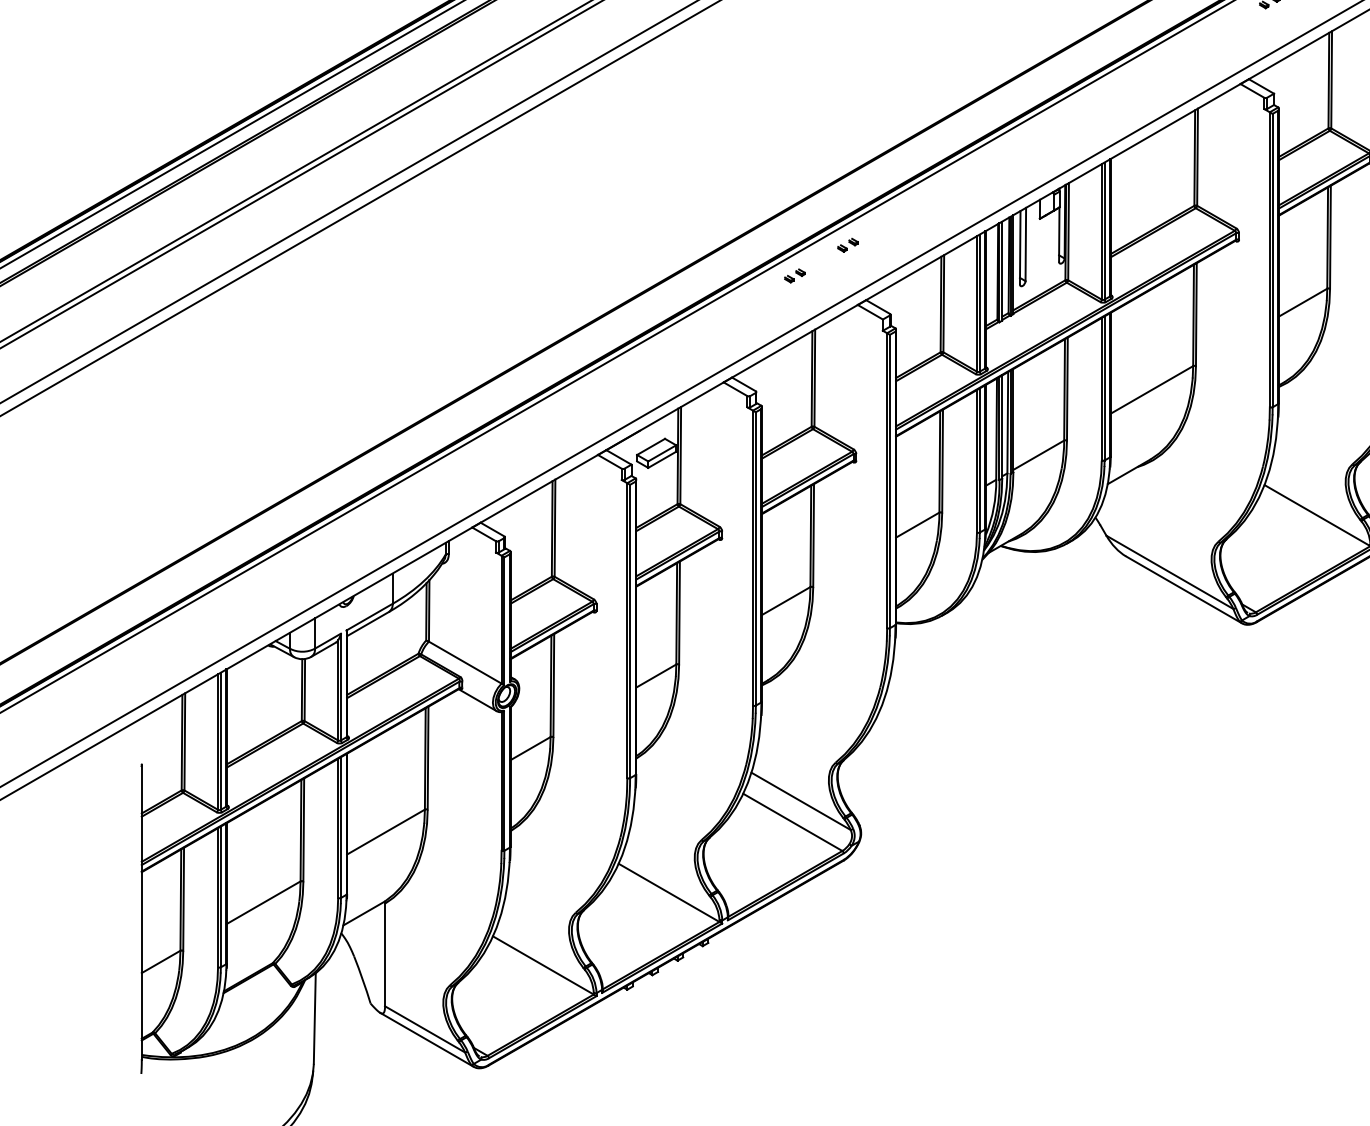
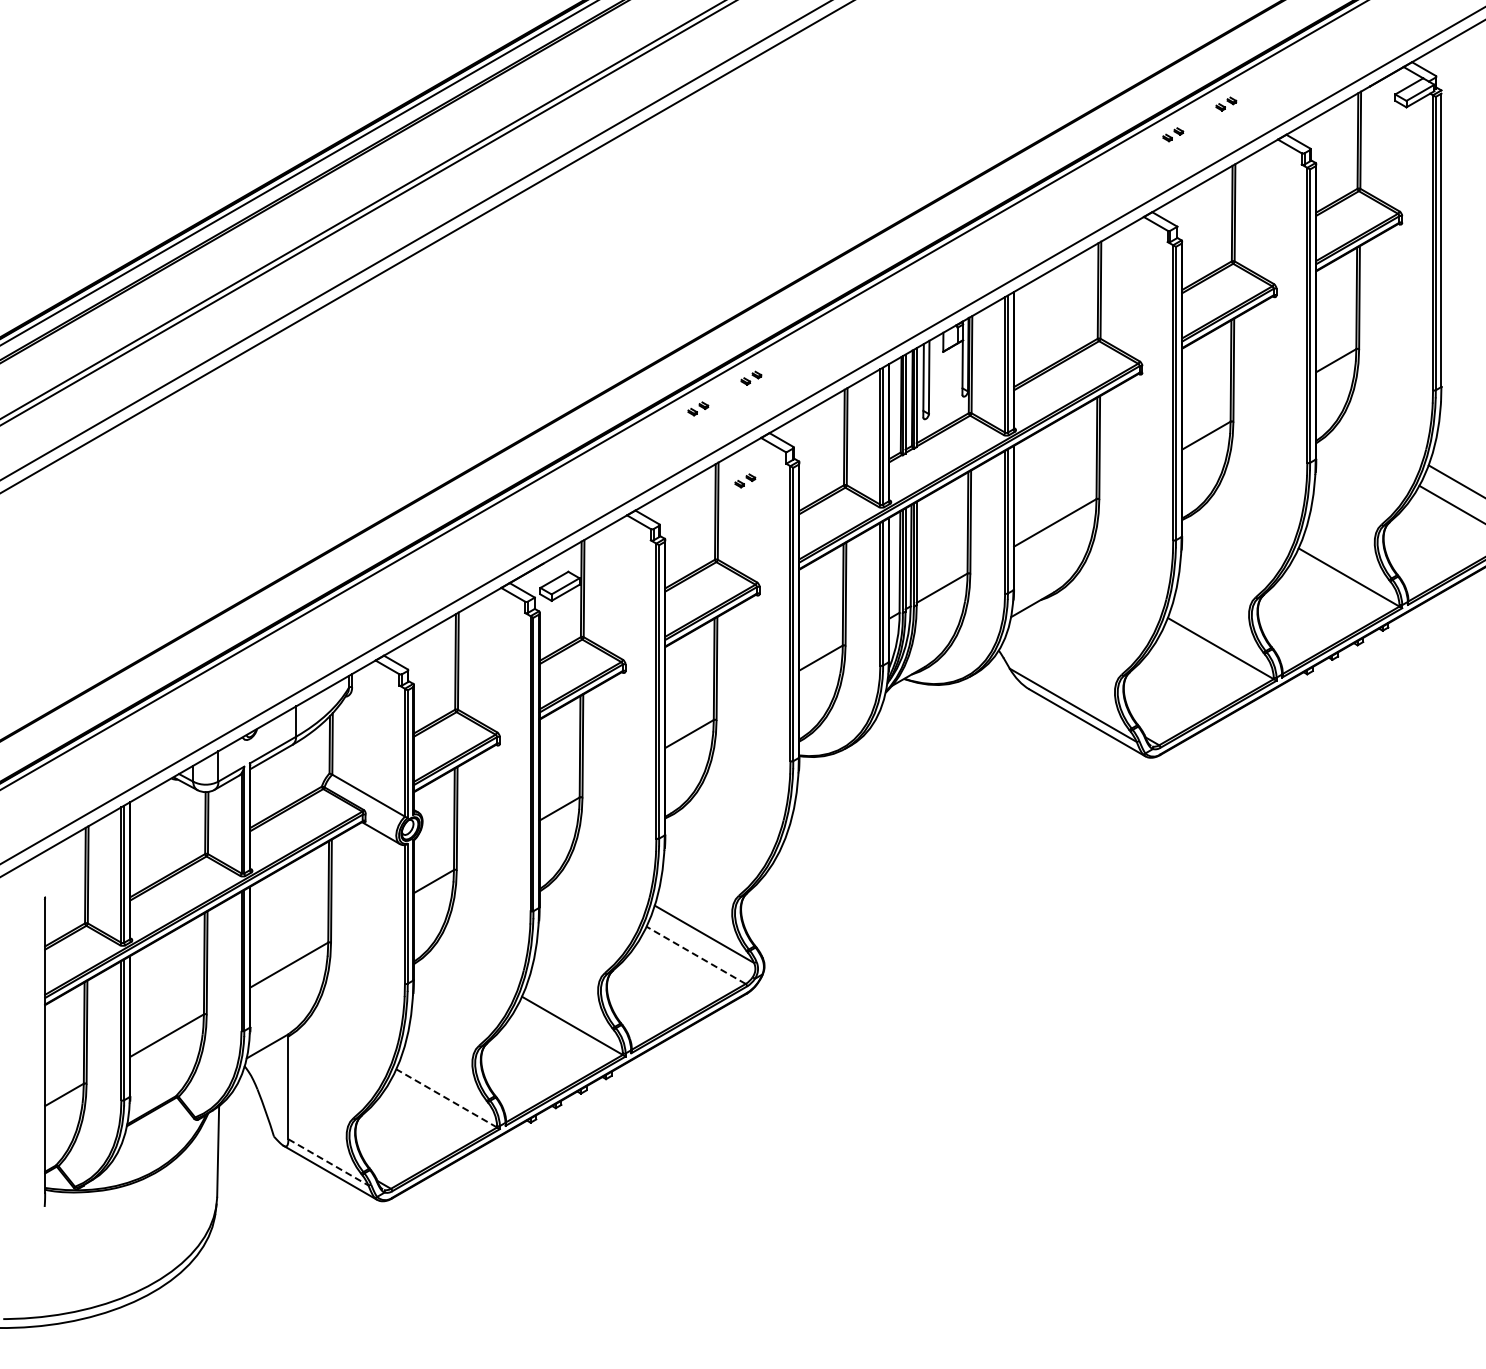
part: (842, 347) -> (745, 480), added
line: (792, 822) -> (695, 955), solid -> dashed
line: (543, 965) -> (446, 1098), solid -> dashed
line: (425, 1029) -> (328, 1162), solid -> dashed

